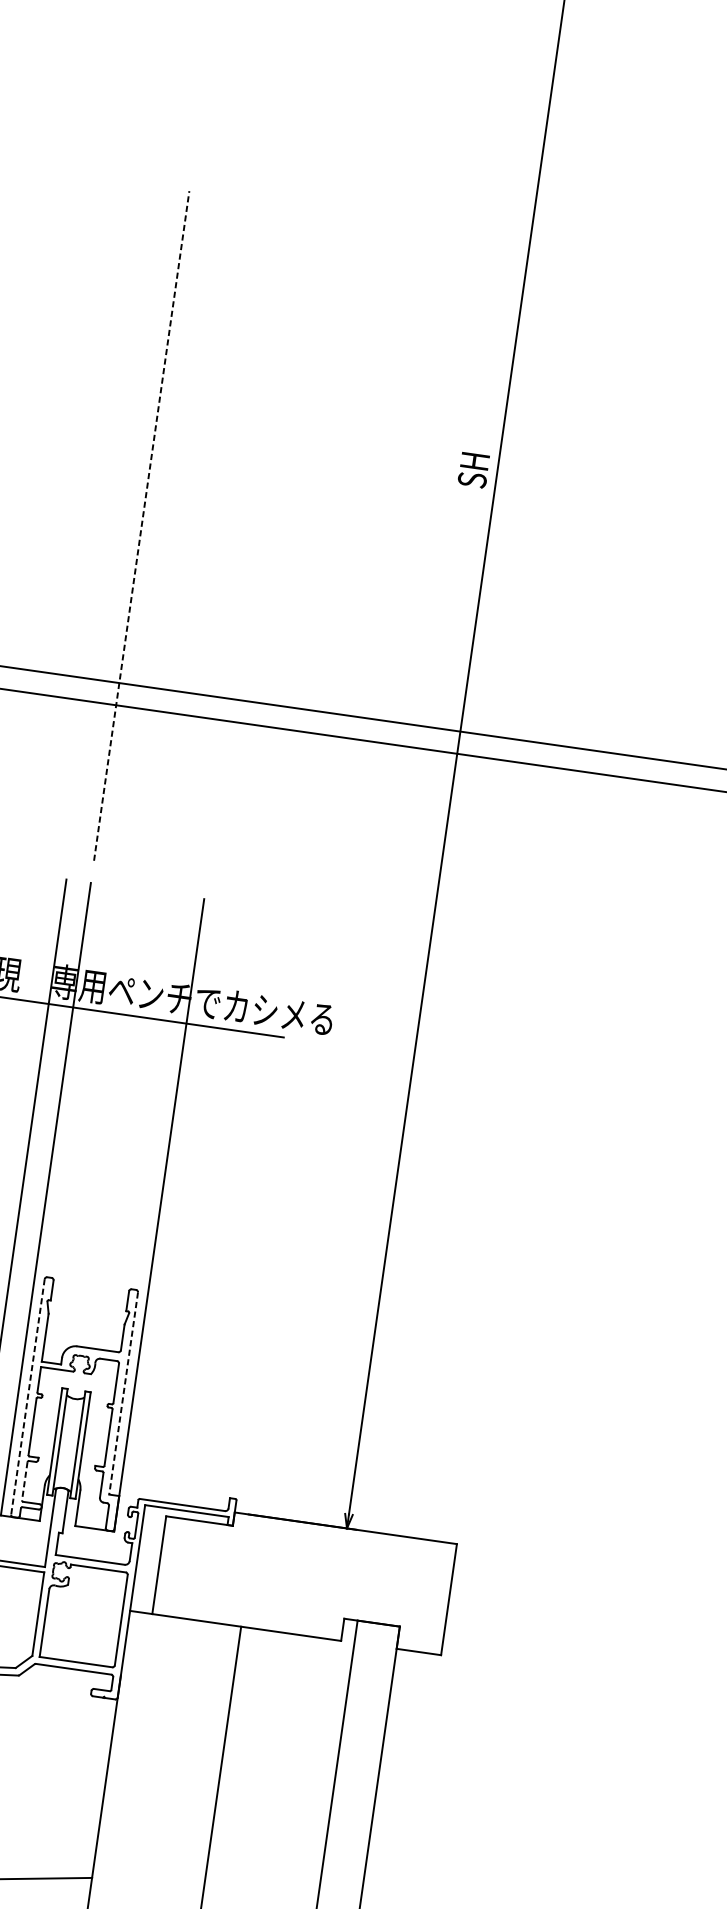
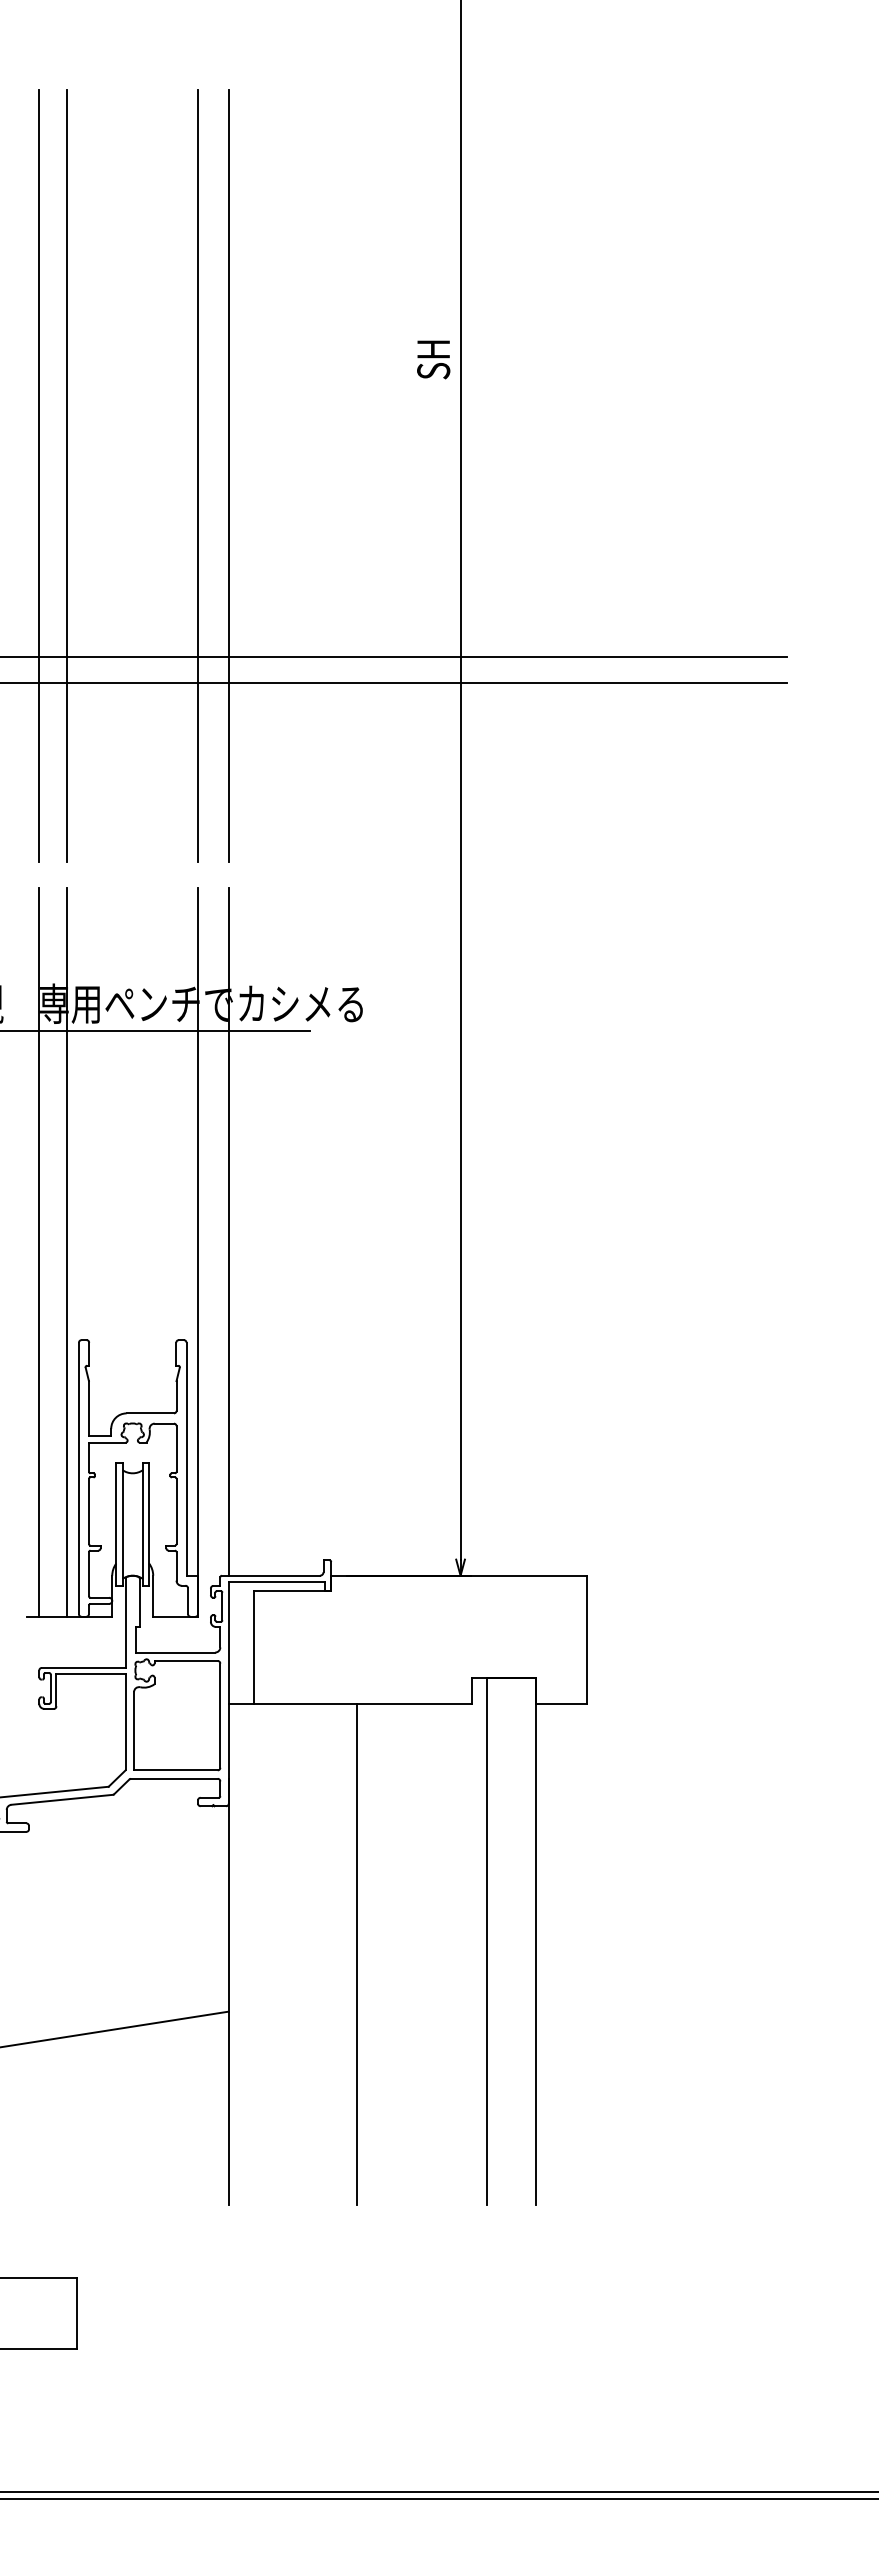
line: (117, 522) -> (39, 476), added
line: (141, 526) -> (67, 476), dashed -> solid
line: (255, 542) -> (198, 476), added
line: (281, 546) -> (228, 476), added
line: (188, 1201) -> (228, 1231), added
line: (123, 1393) -> (186, 1459), dashed -> solid
line: (27, 1396) -> (78, 1478), dashed -> solid
line: (24, 1481) -> (88, 1574), dashed -> solid

